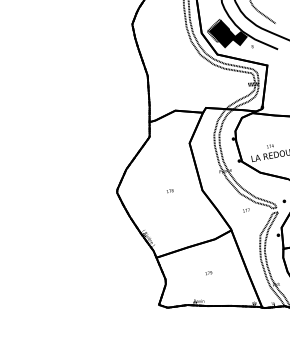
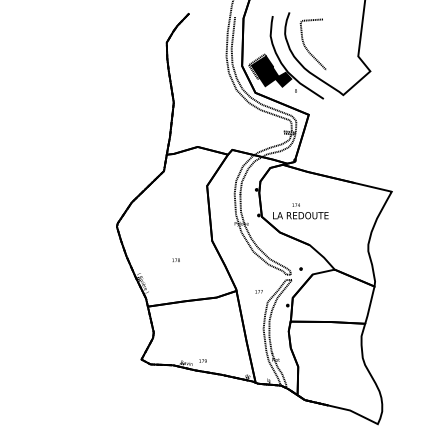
text: (169, 190) -> (175, 259), moved
text: (245, 210) -> (258, 291), moved
text: (208, 272) -> (202, 360), moved

